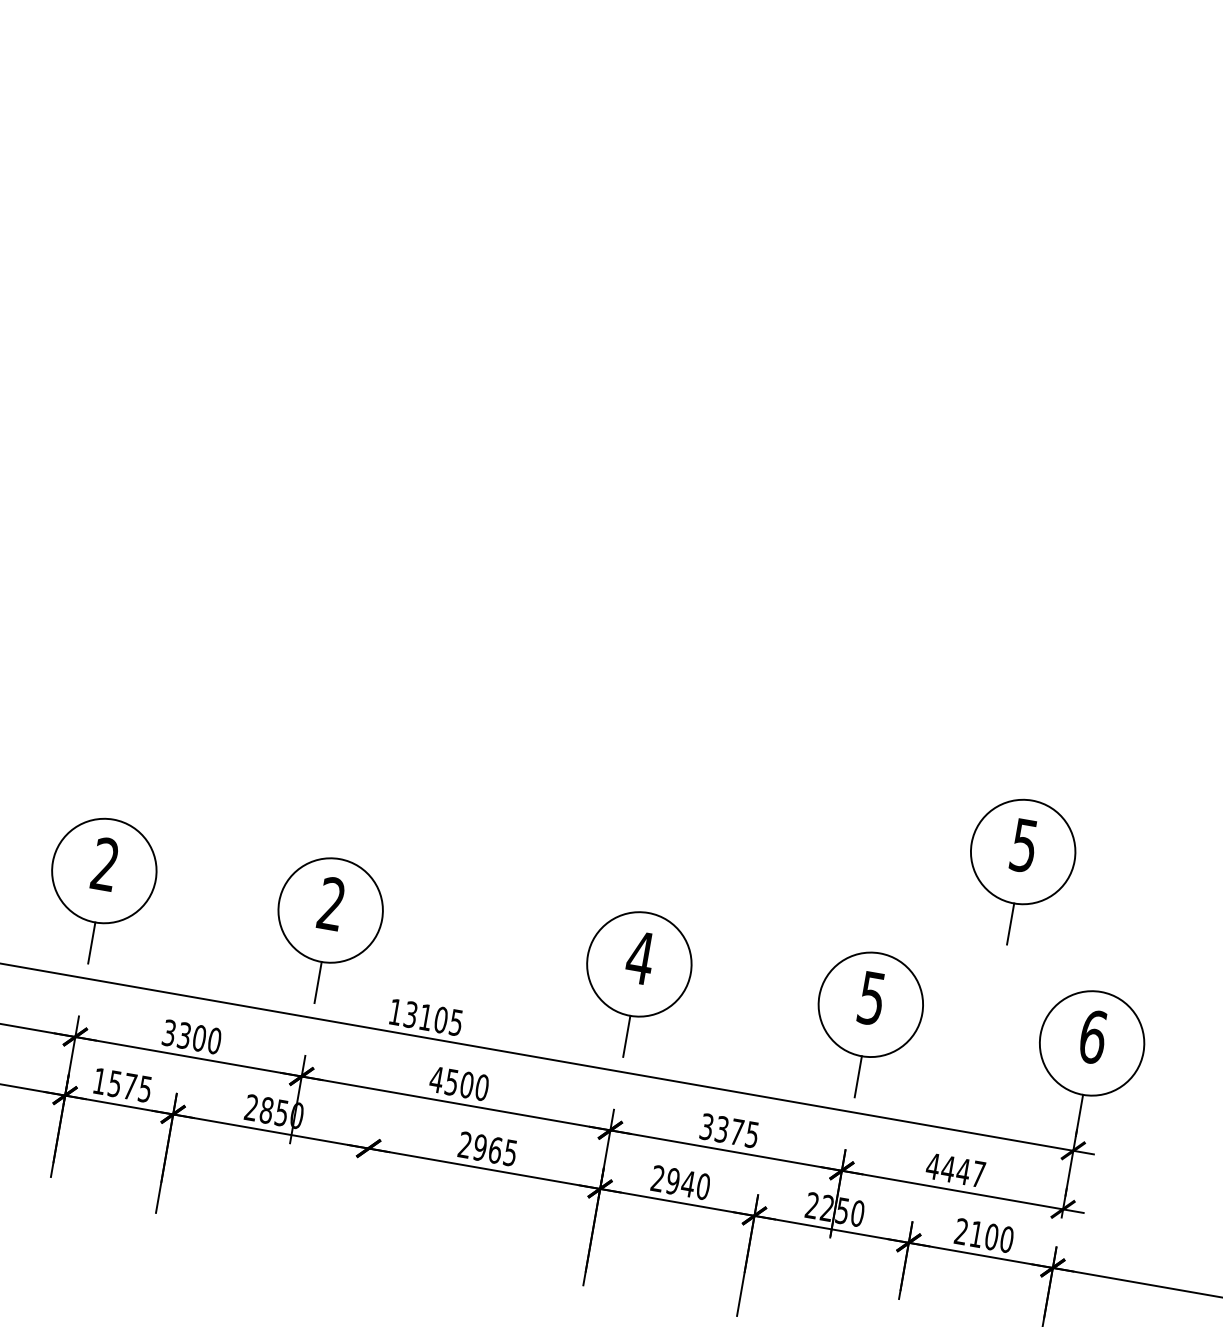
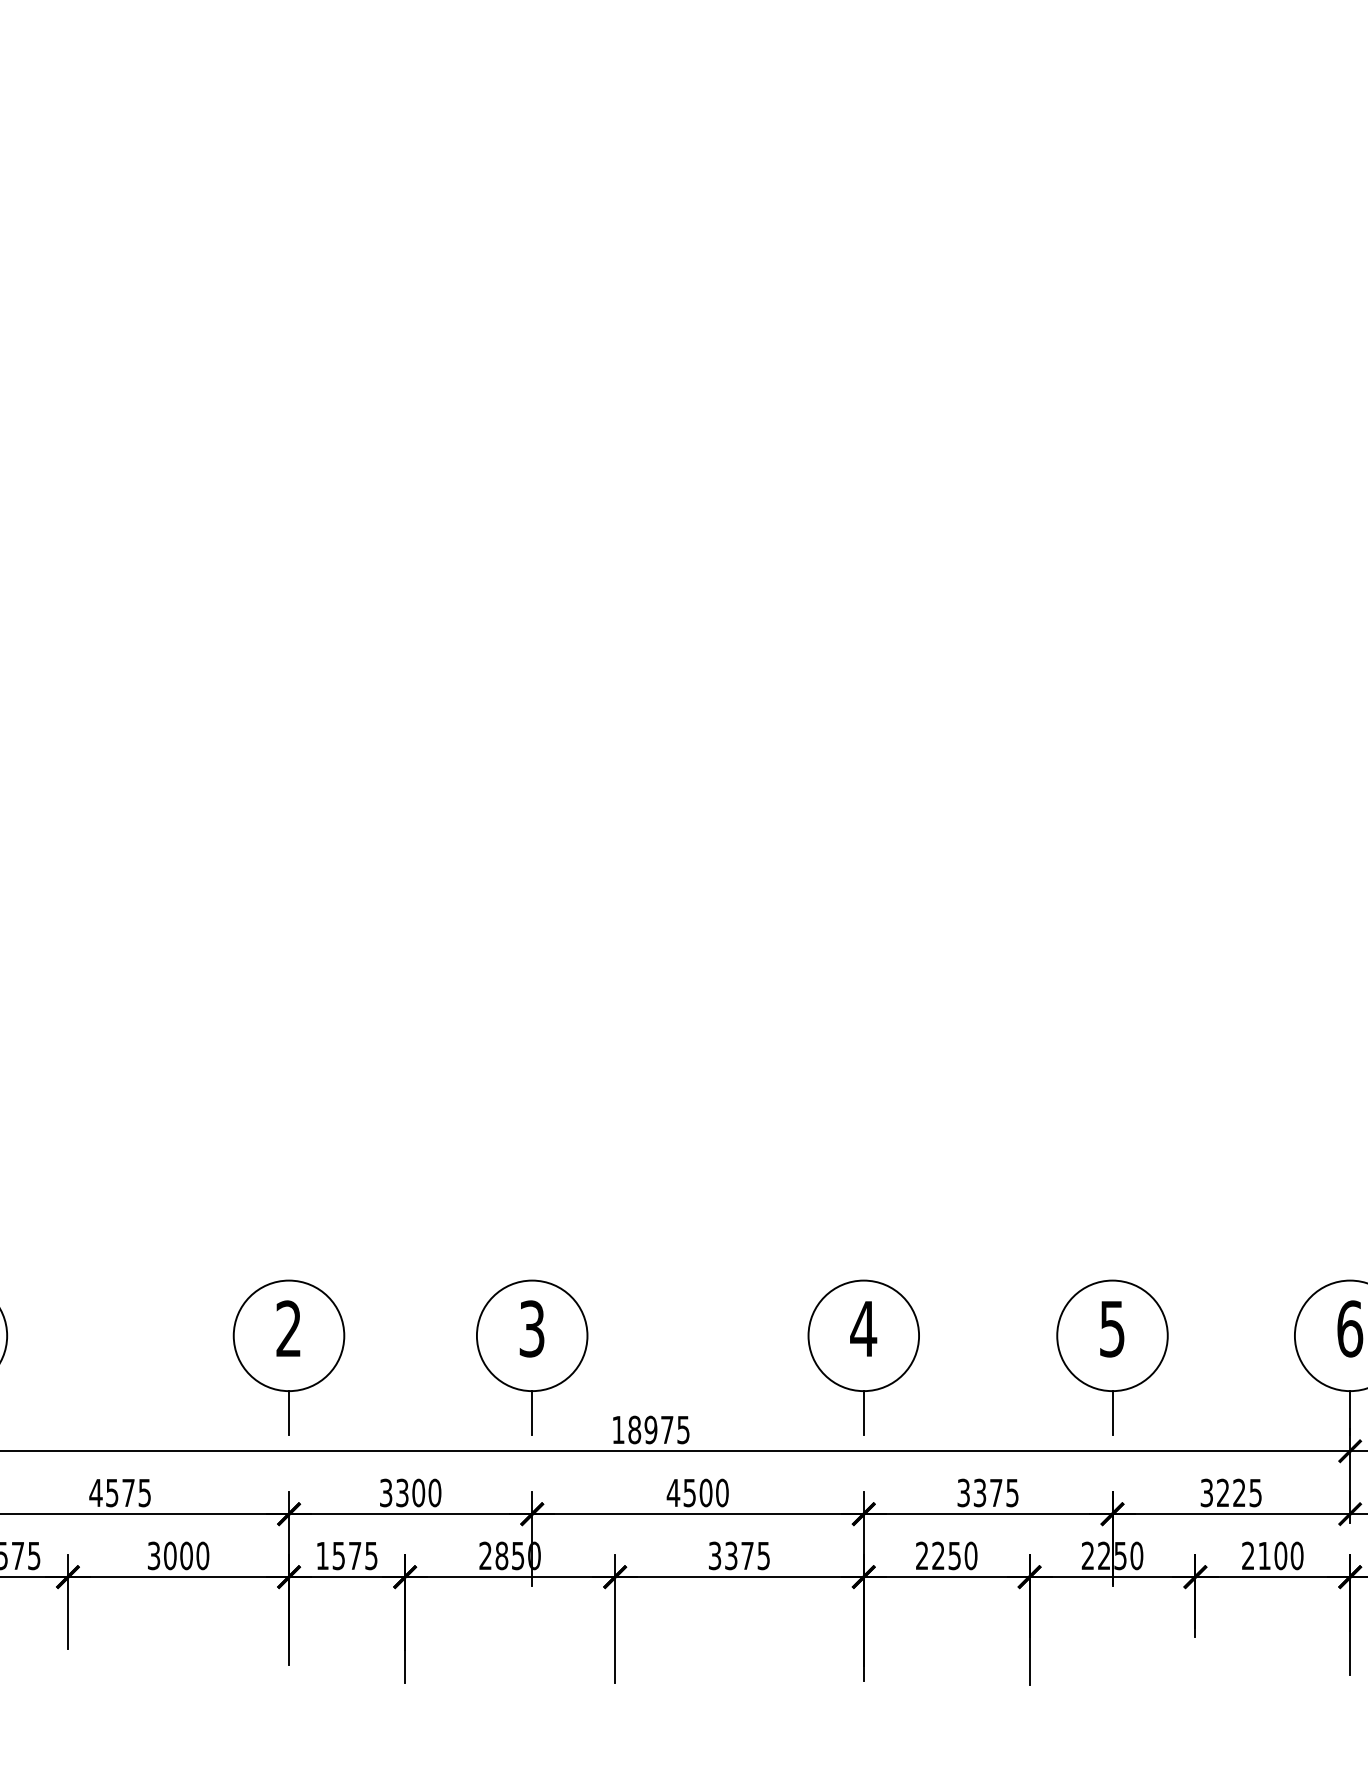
part: (1019, 872) -> (1243, 1170), removed
text: (331, 903) -> (531, 1328), 2 -> 3
text: (425, 1016) -> (650, 1429), 13105 -> 18975
text: (480, 1147) -> (731, 1555), 2965 -> 3375
text: (955, 1169) -> (1230, 1492), 4447 -> 3225
text: (680, 1182) -> (946, 1555), 2940 -> 2250
line: (362, 1187) -> (615, 1618), added

